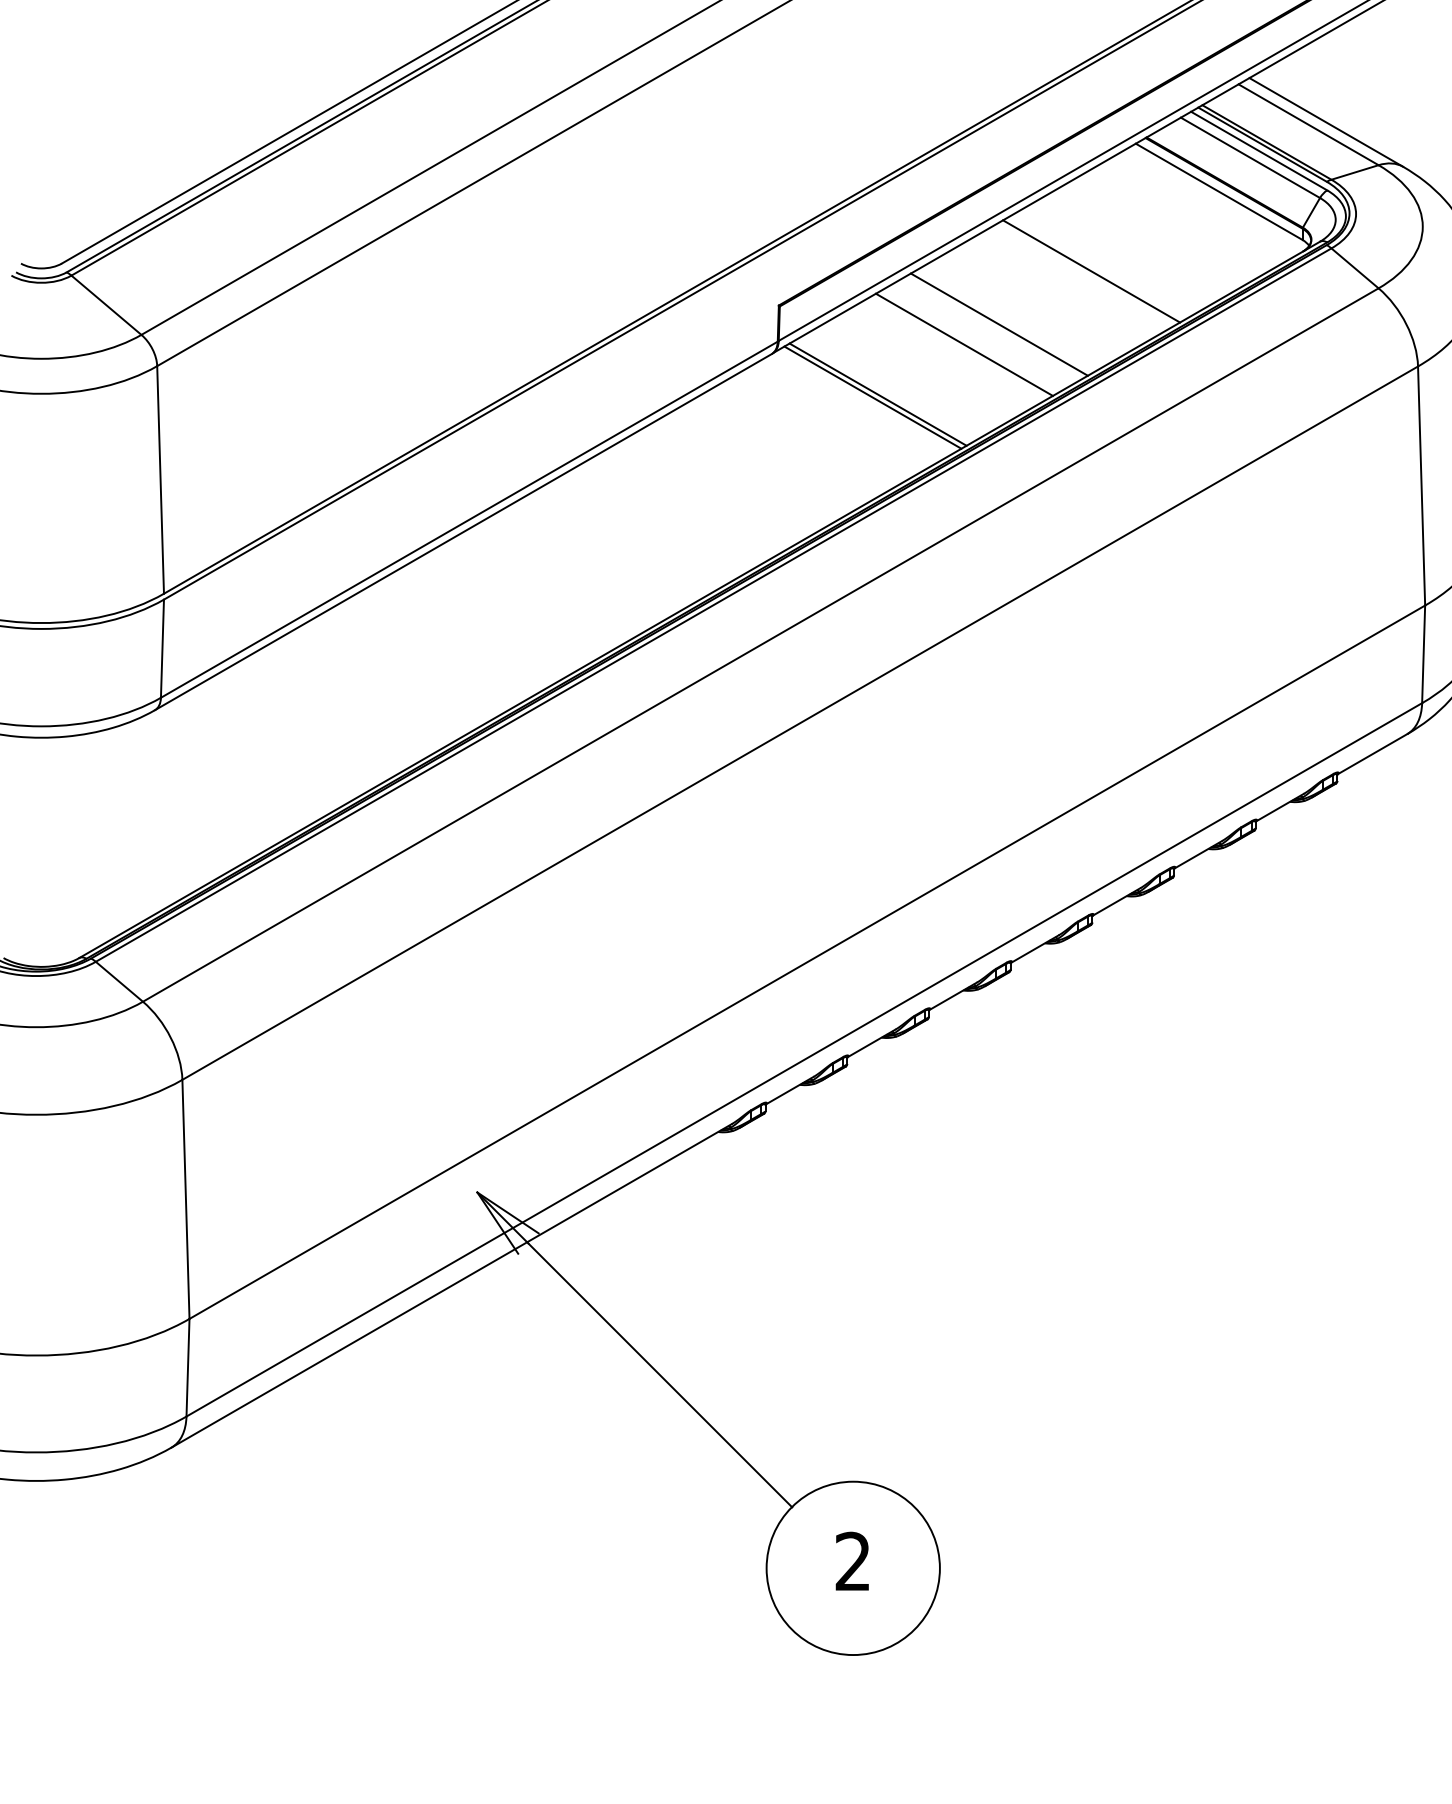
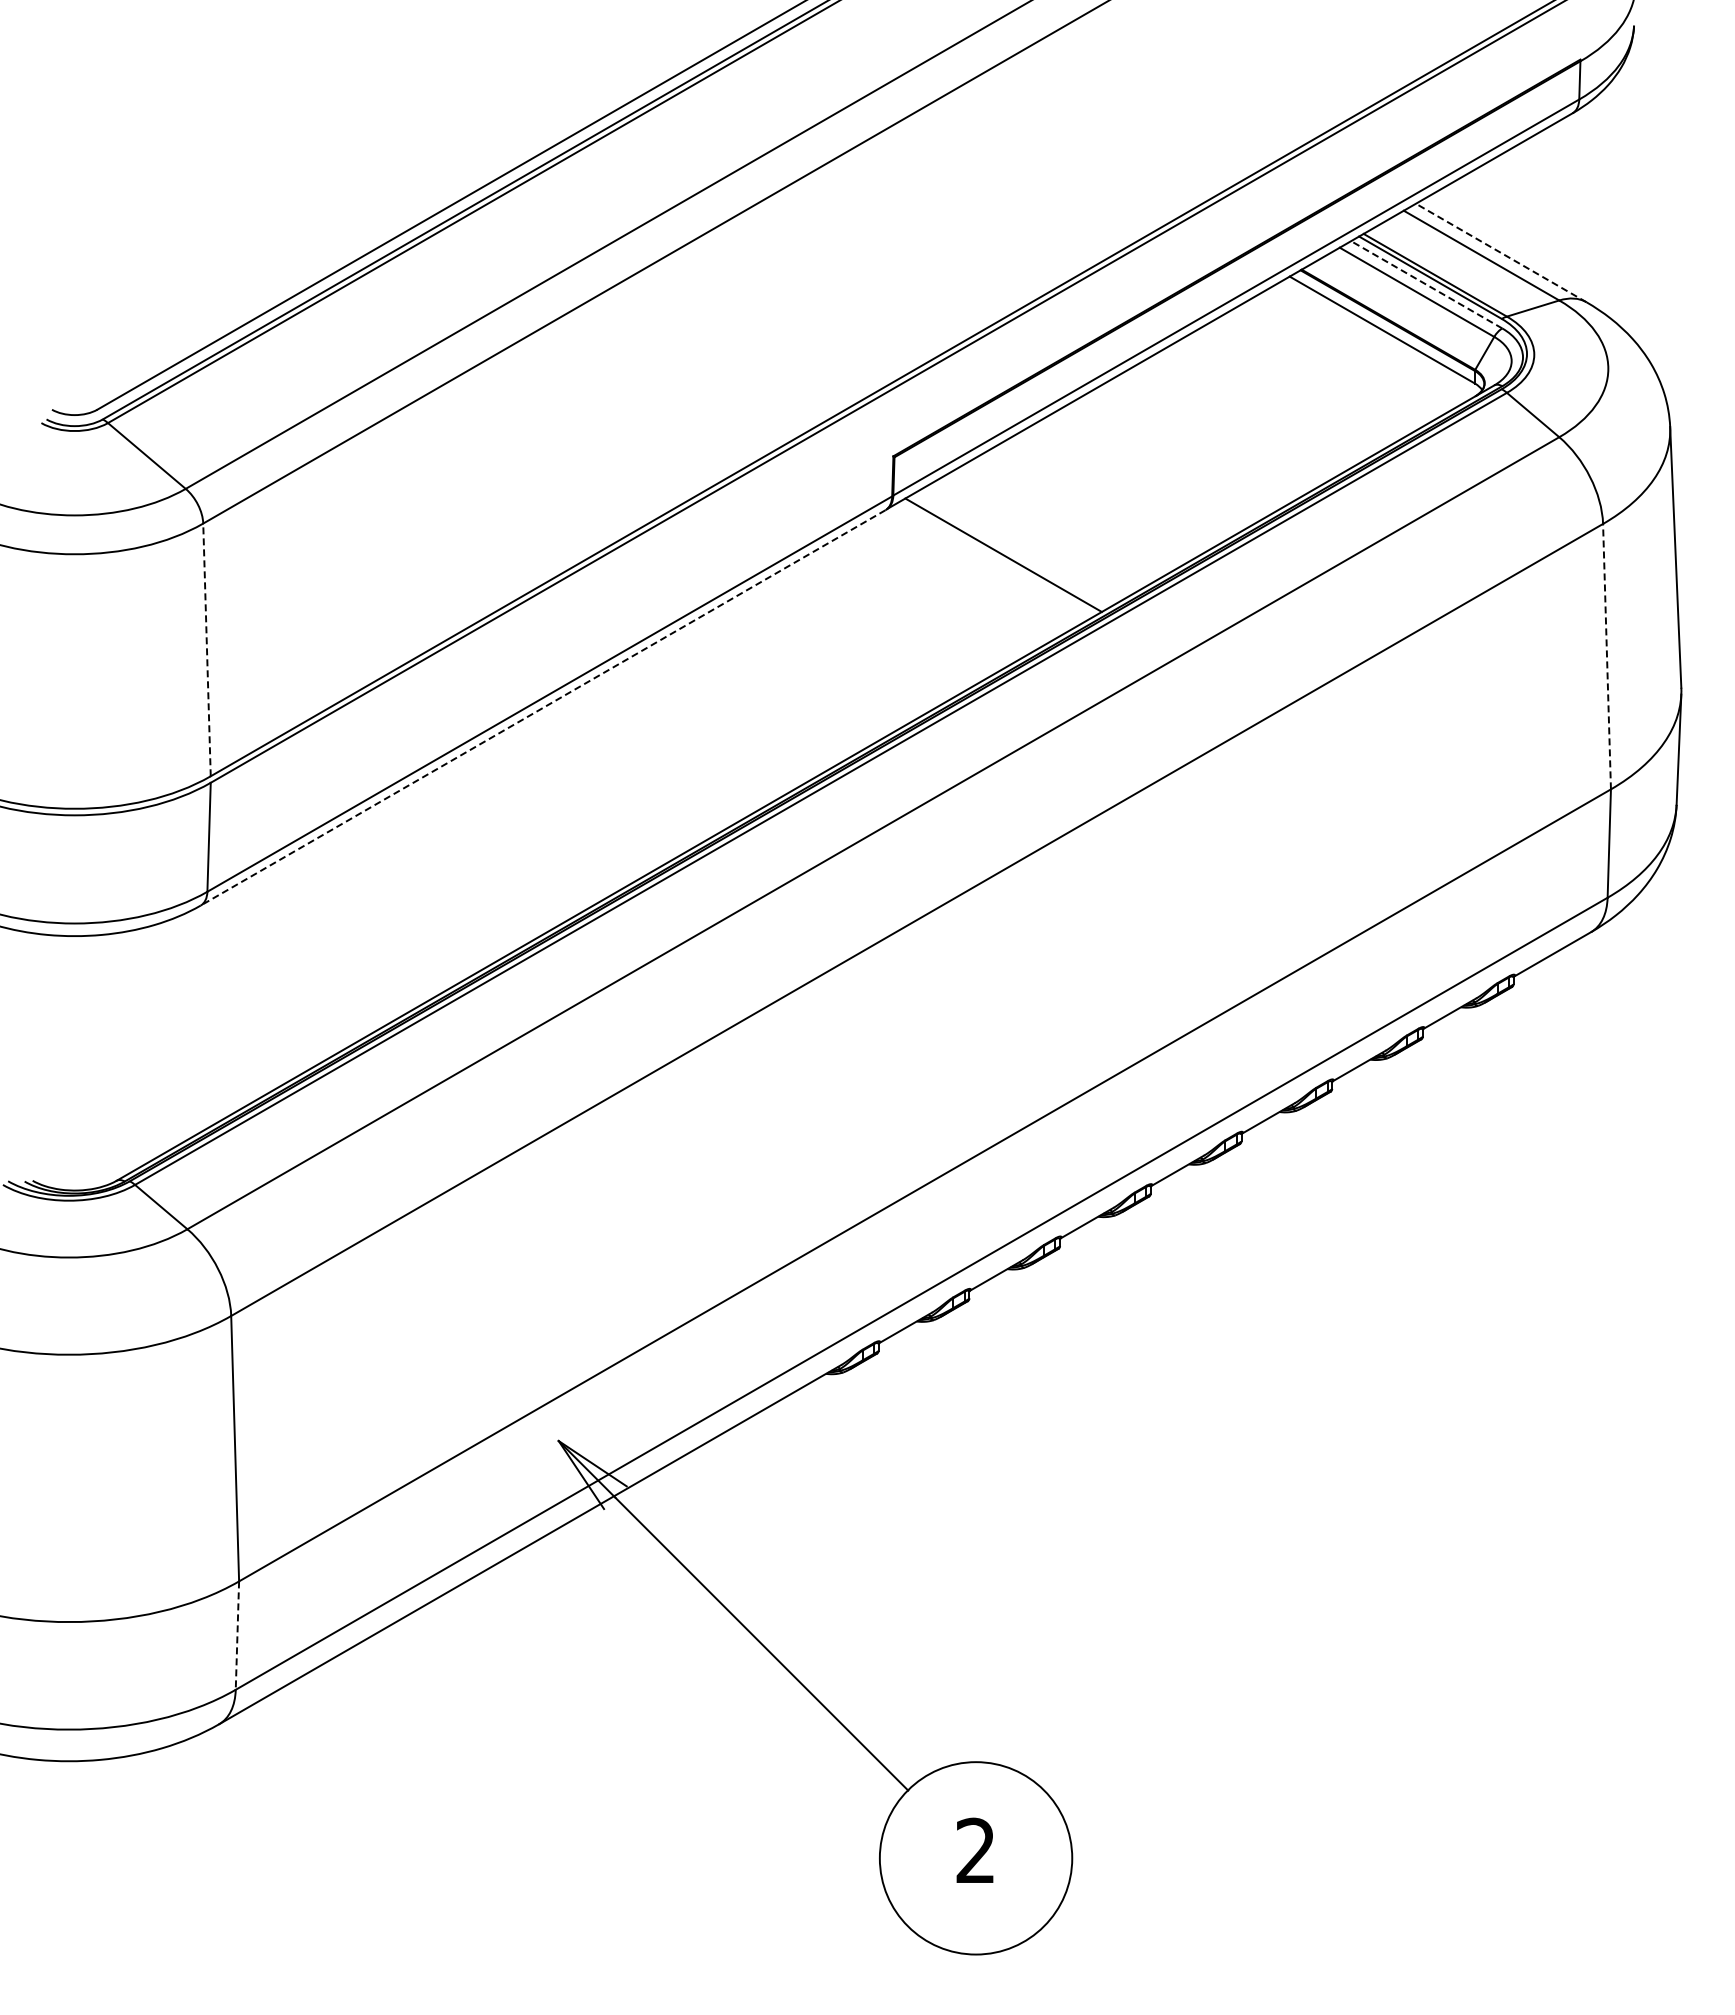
line: (1325, 121) -> (1500, 252), solid -> dashed
line: (1258, 150) -> (1426, 284), solid -> dashed
line: (1091, 271) -> (1240, 418), removed
line: (999, 324) -> (1138, 477), removed
line: (964, 344) -> (1099, 499), removed
line: (872, 397) -> (997, 558), removed
line: (160, 479) -> (206, 649), solid -> dashed
line: (1422, 485) -> (1607, 656), solid -> dashed
line: (462, 532) -> (542, 708), solid -> dashed
line: (188, 1368) -> (237, 1636), solid -> dashed

